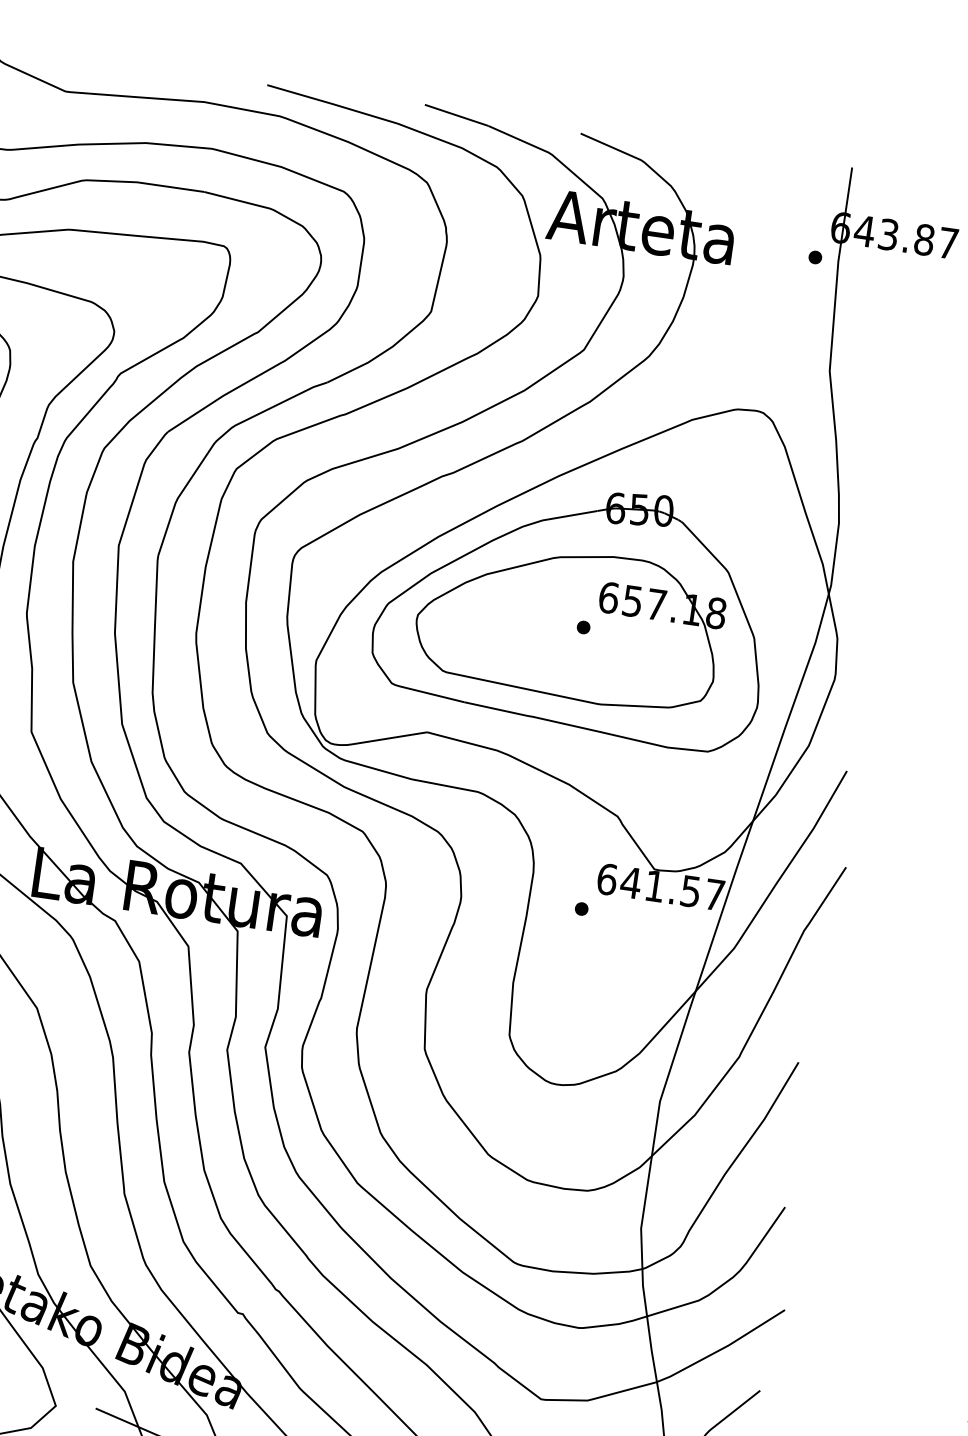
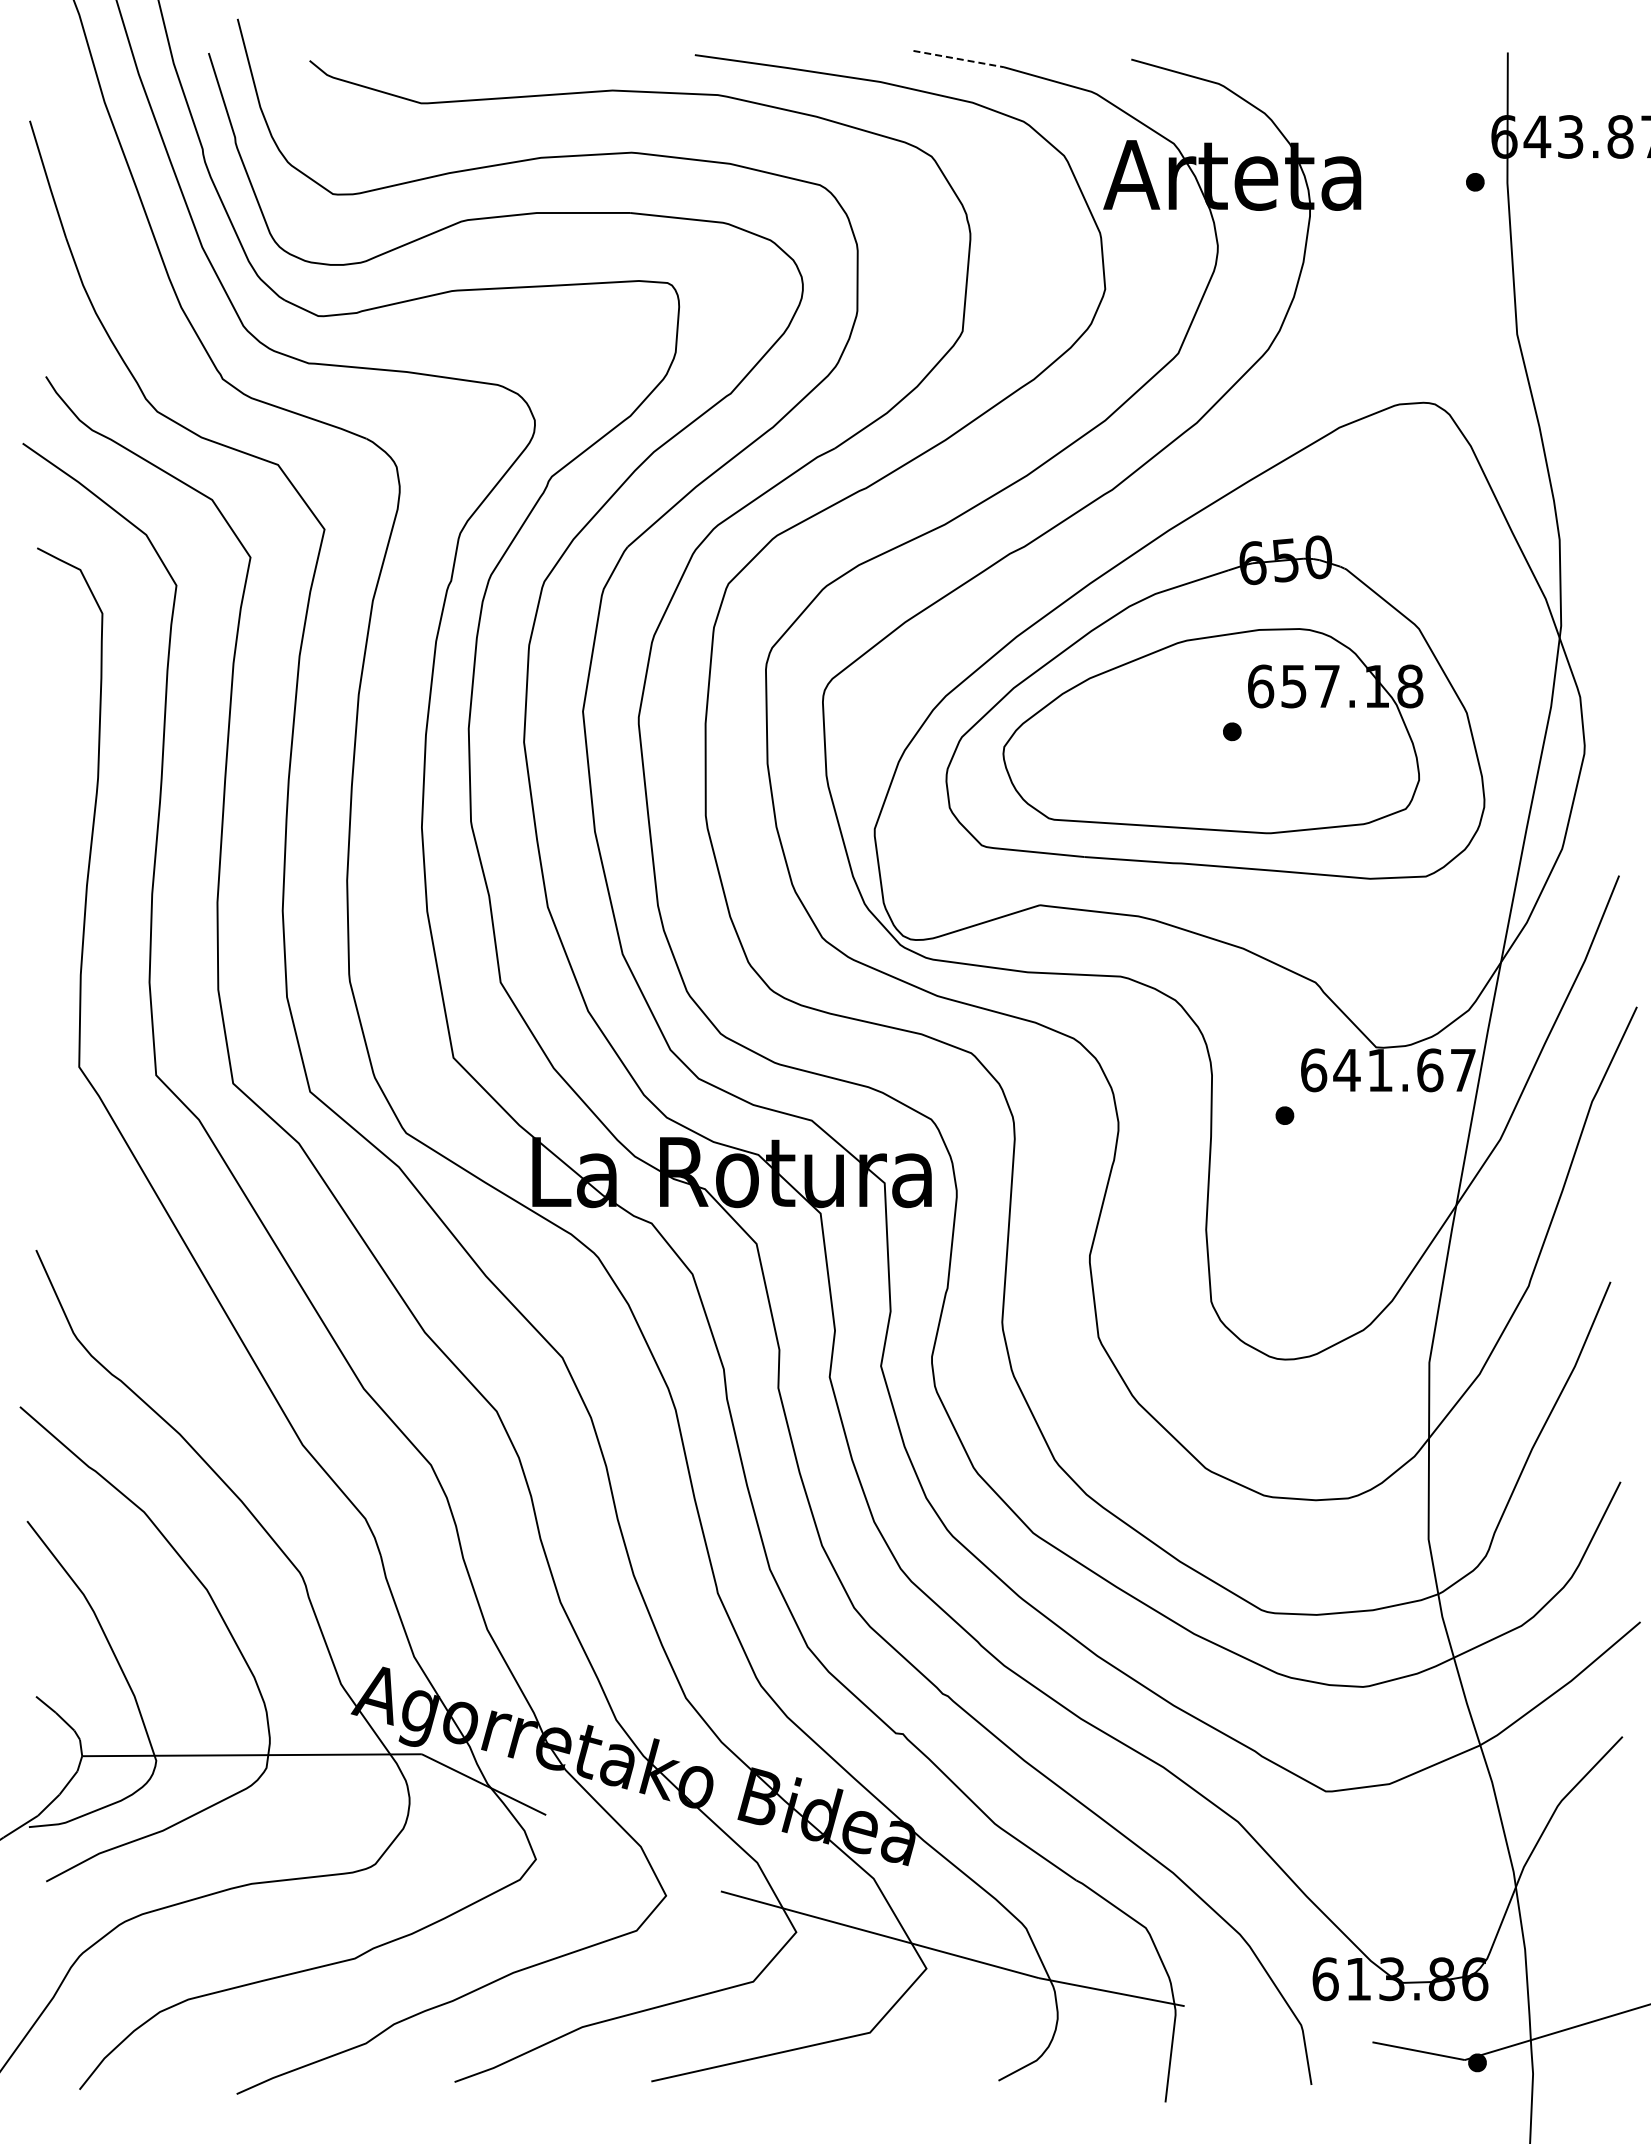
line: (456, 115) -> (958, 59), solid -> dashed
text: (691, 891) -> (1430, 1070), 641.57 -> 641.67

